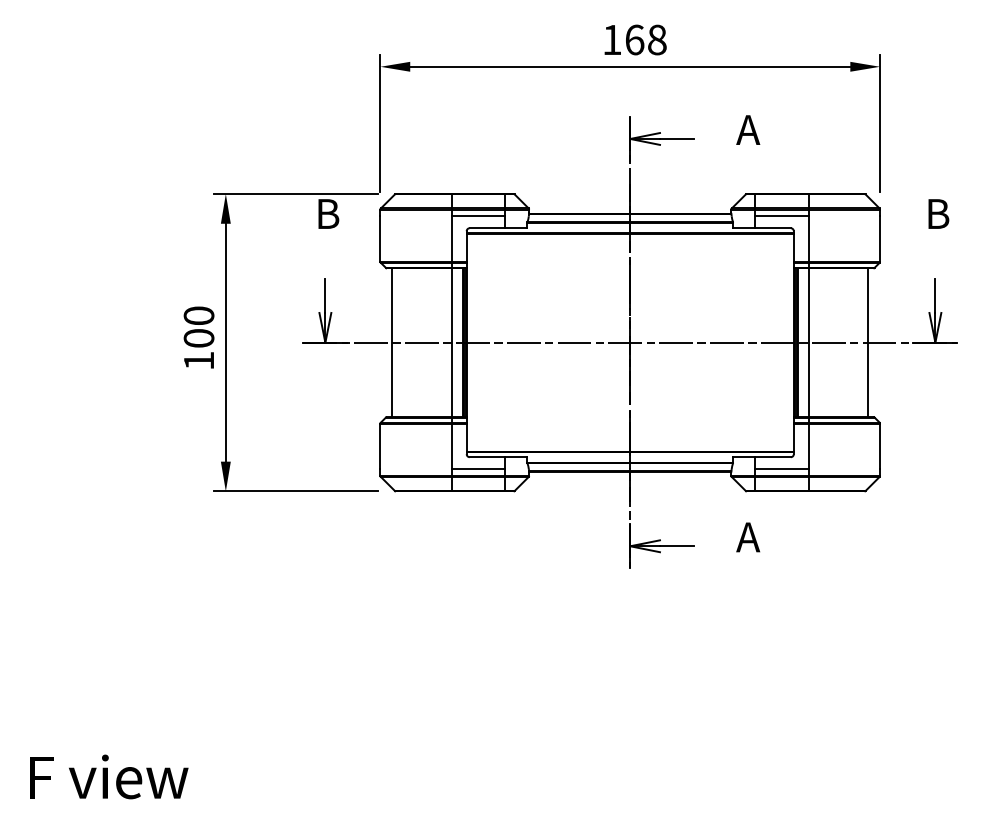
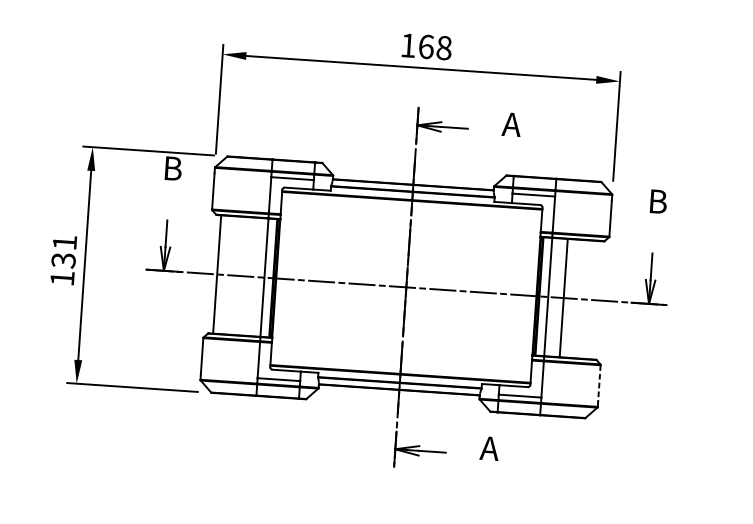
text: (198, 327) -> (63, 251), 100 -> 131
line: (868, 342) -> (564, 297), moved
line: (880, 446) -> (599, 383), solid -> dashed

